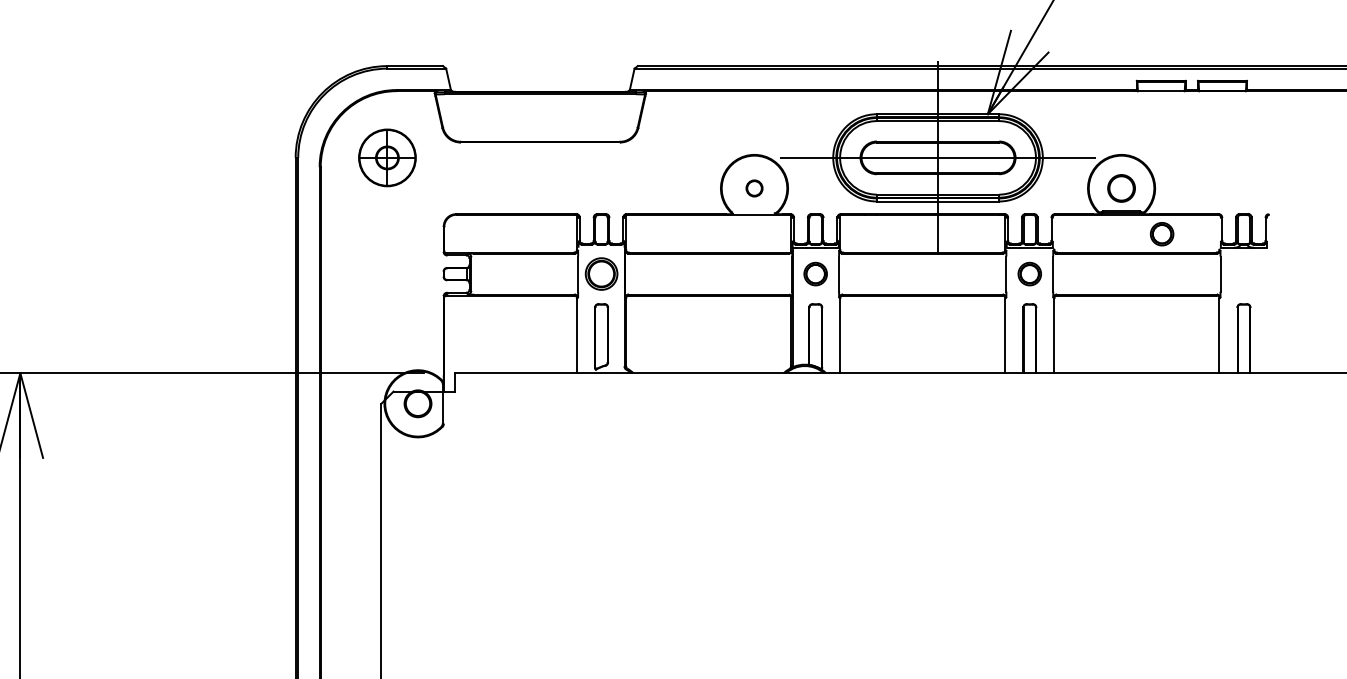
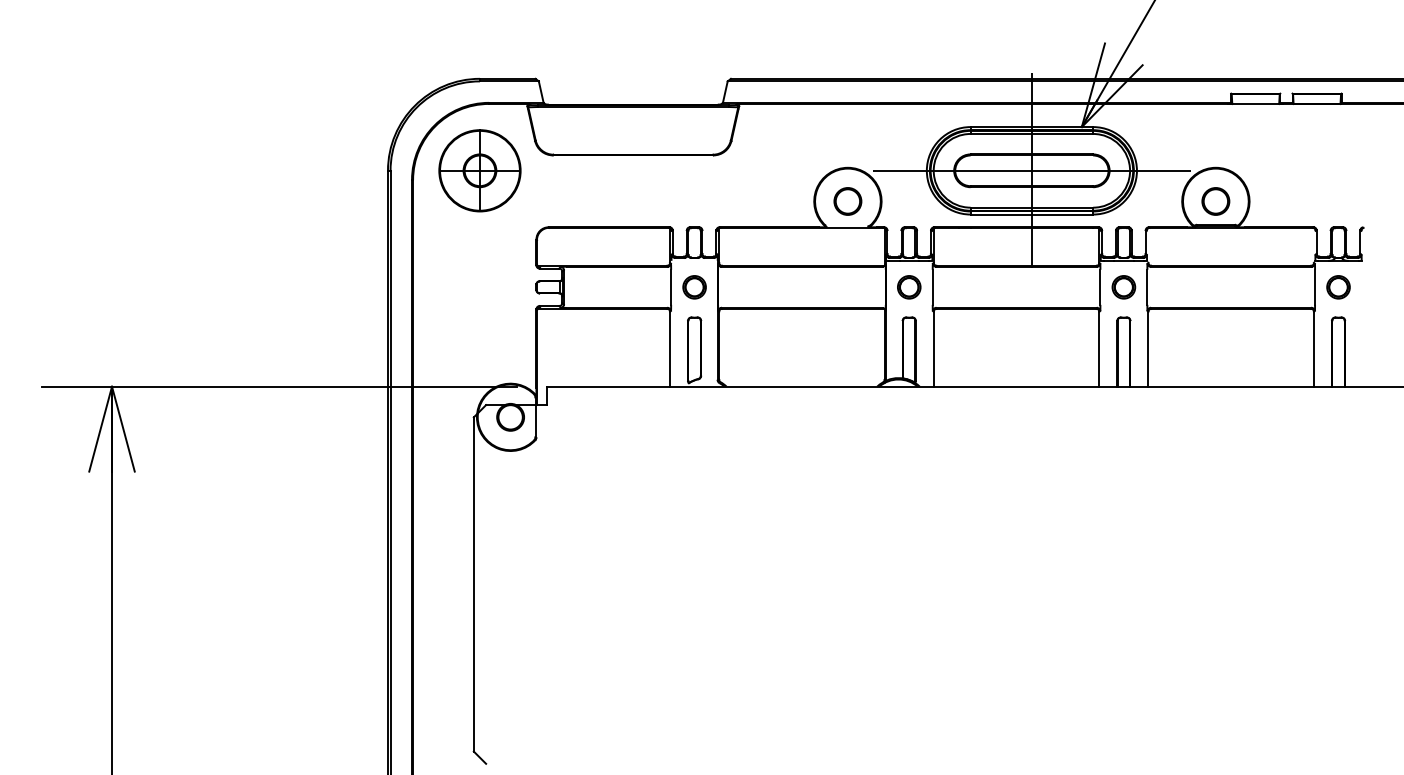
part: (386, 157) -> (479, 170), size x1.43
part: (754, 188) -> (847, 201), size x1.67
part: (1162, 234) -> (1338, 287), moved
part: (601, 274) -> (694, 287), size x0.71

